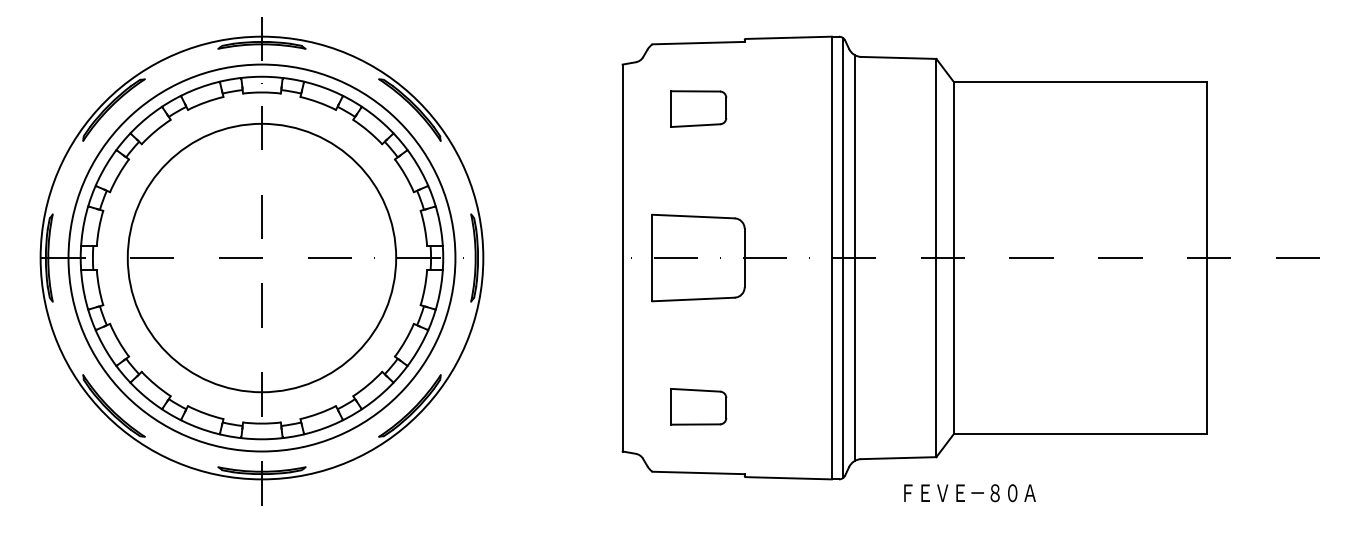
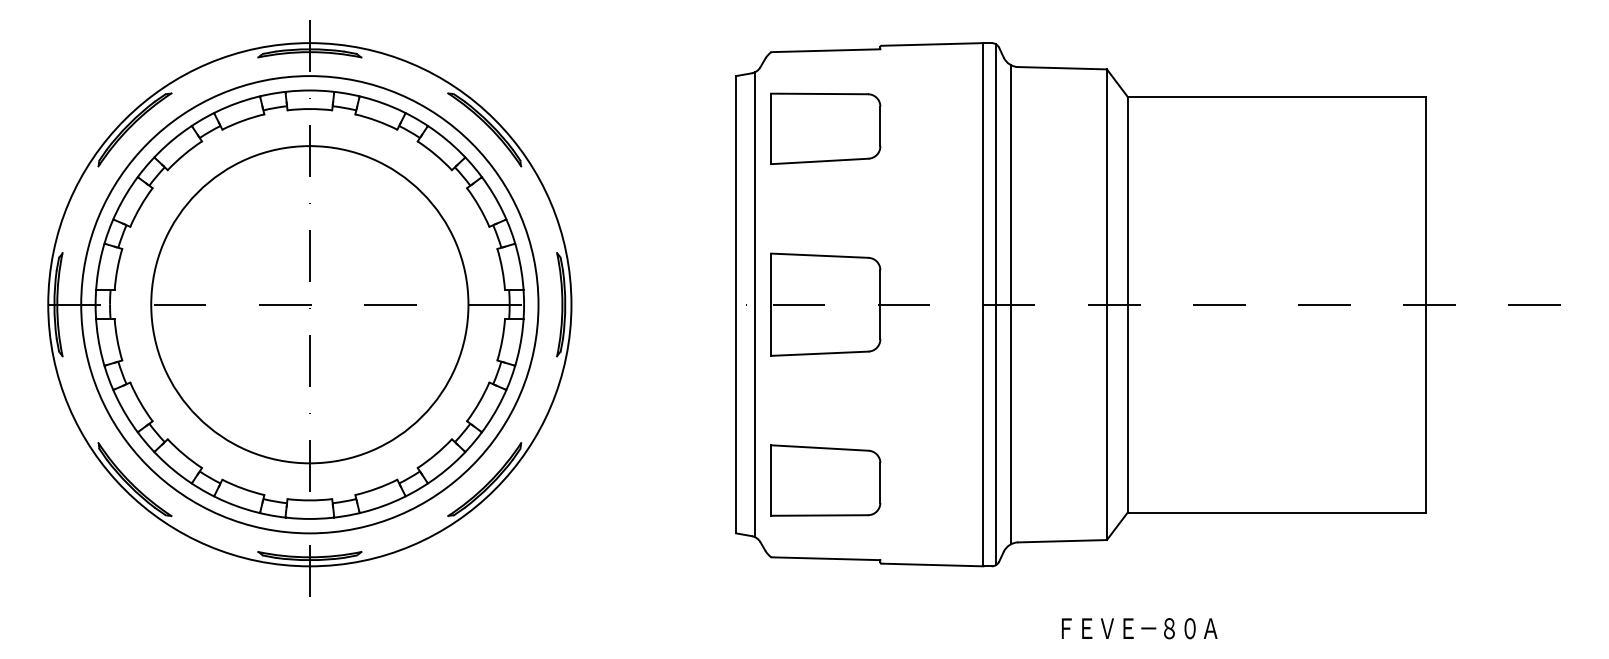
part: (698, 108) -> (825, 128), size x1.67
line: (639, 257) -> (755, 304), added
part: (698, 406) -> (825, 480), size x1.67
text: (969, 493) -> (1139, 628), moved

